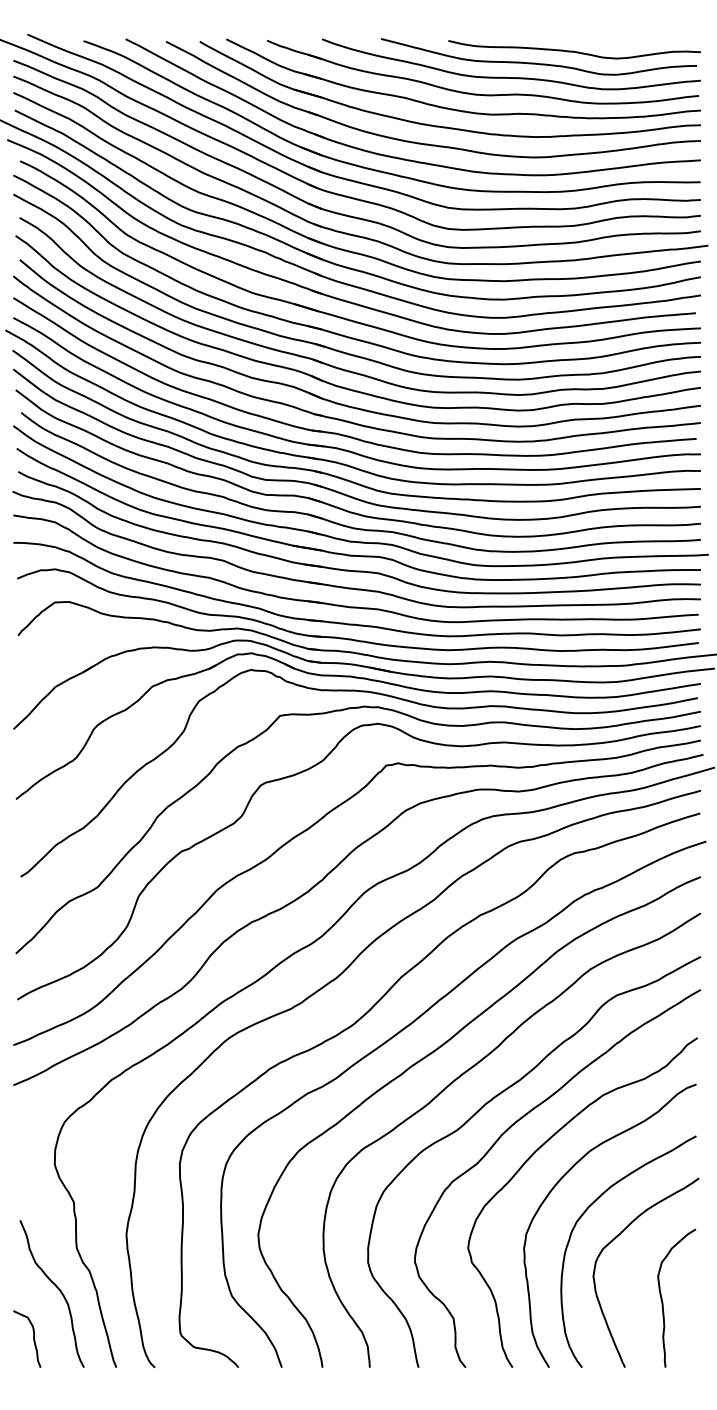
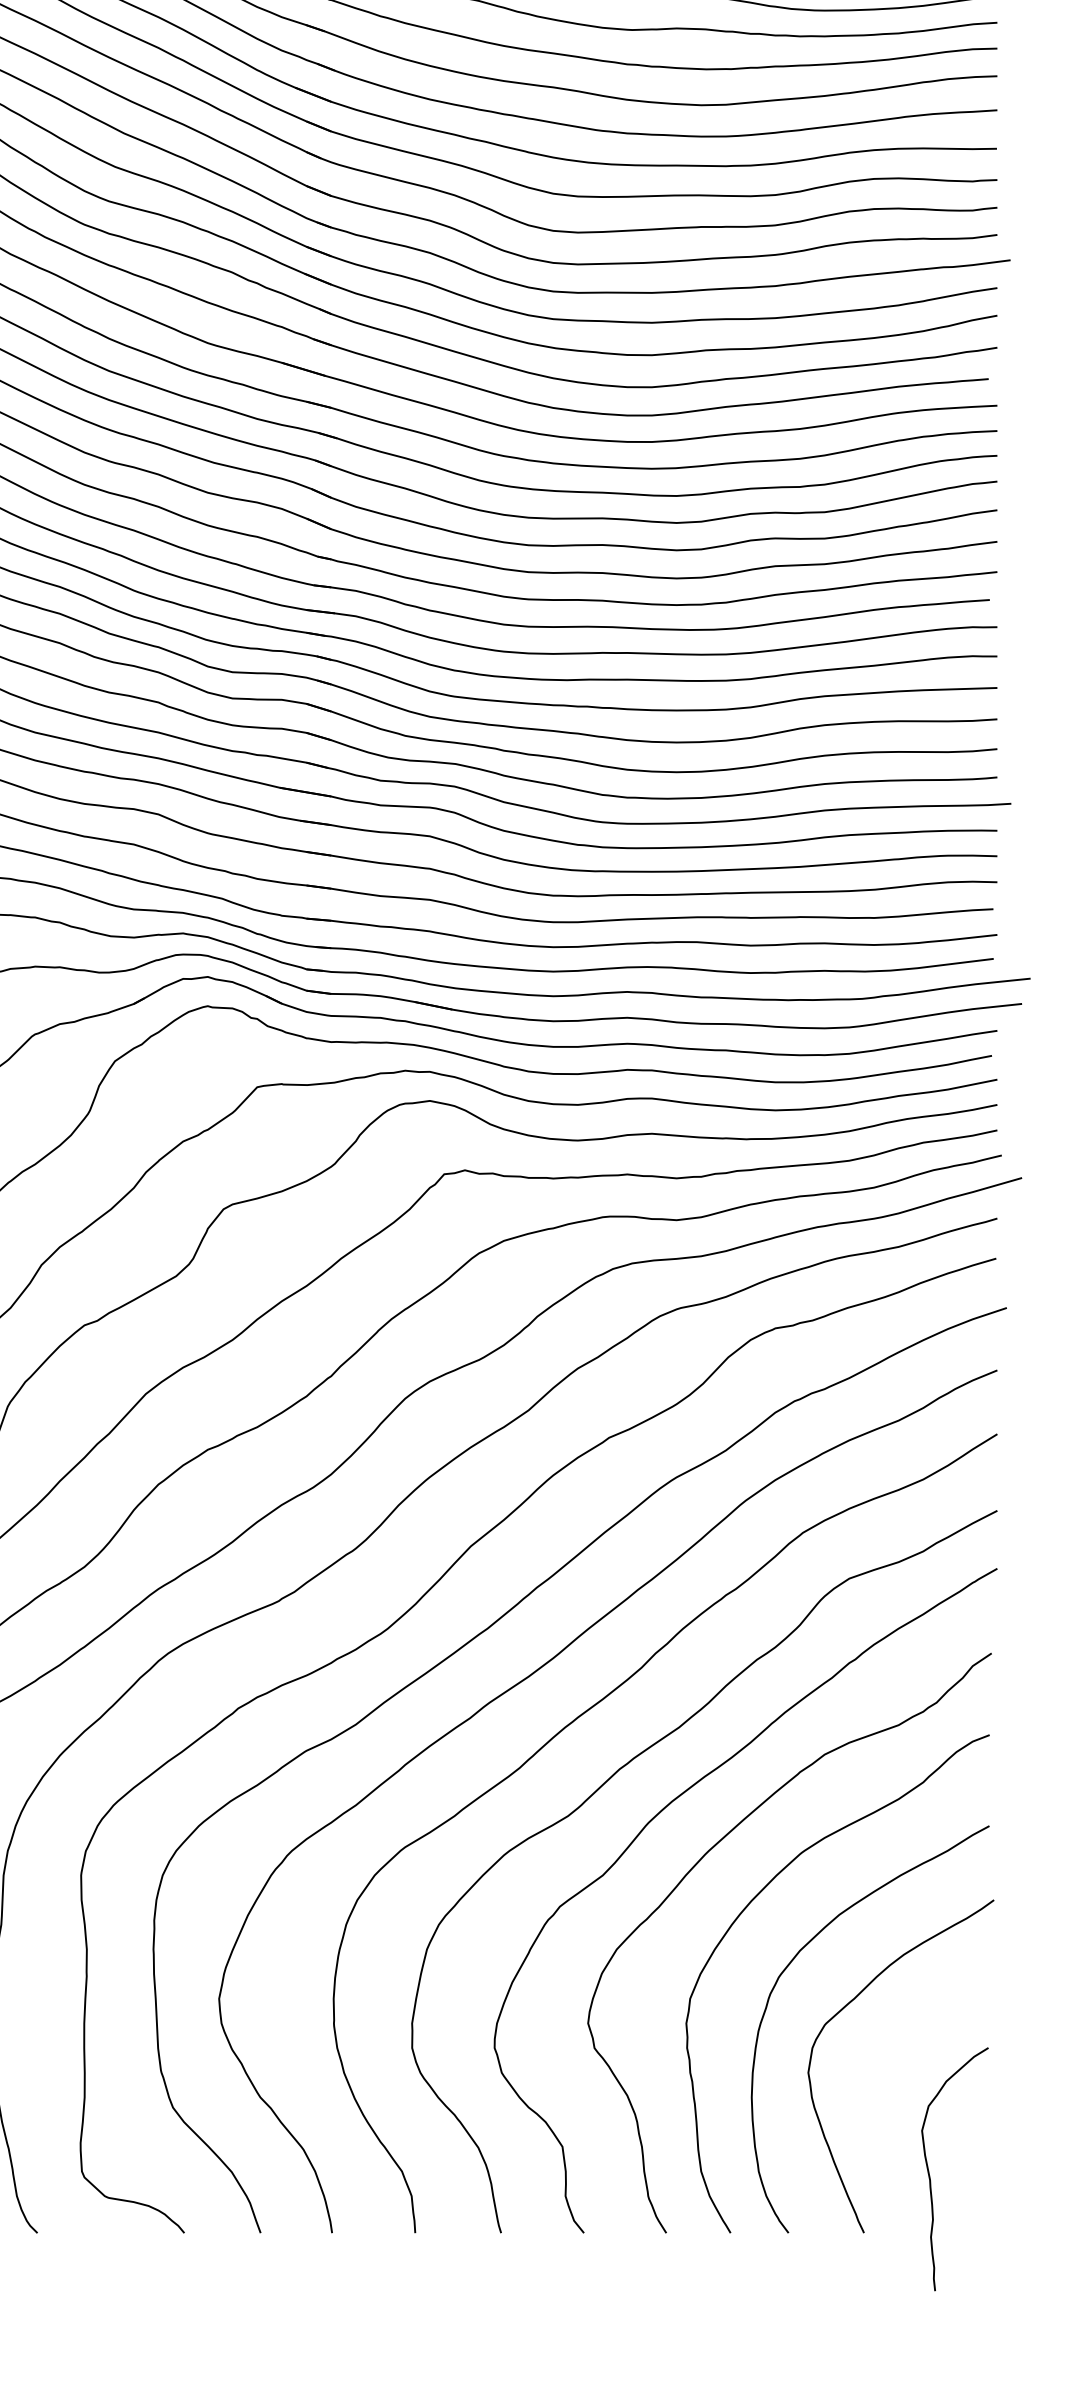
curve: (663, 1302) -> (931, 2176), moved

